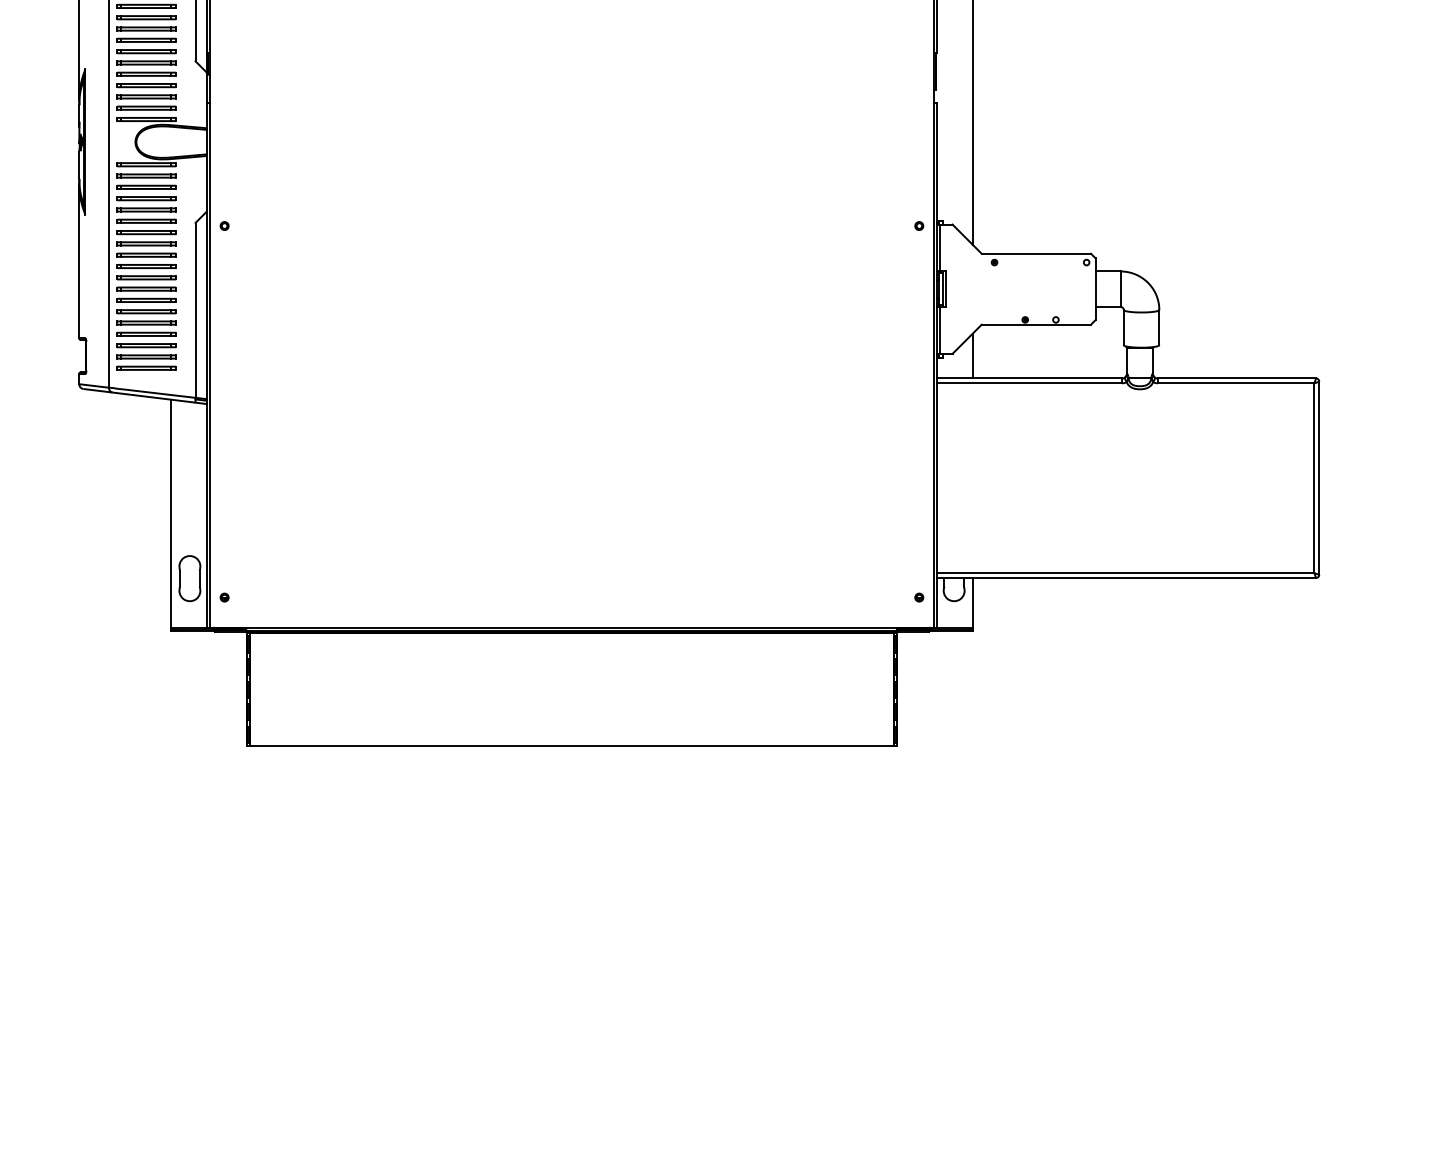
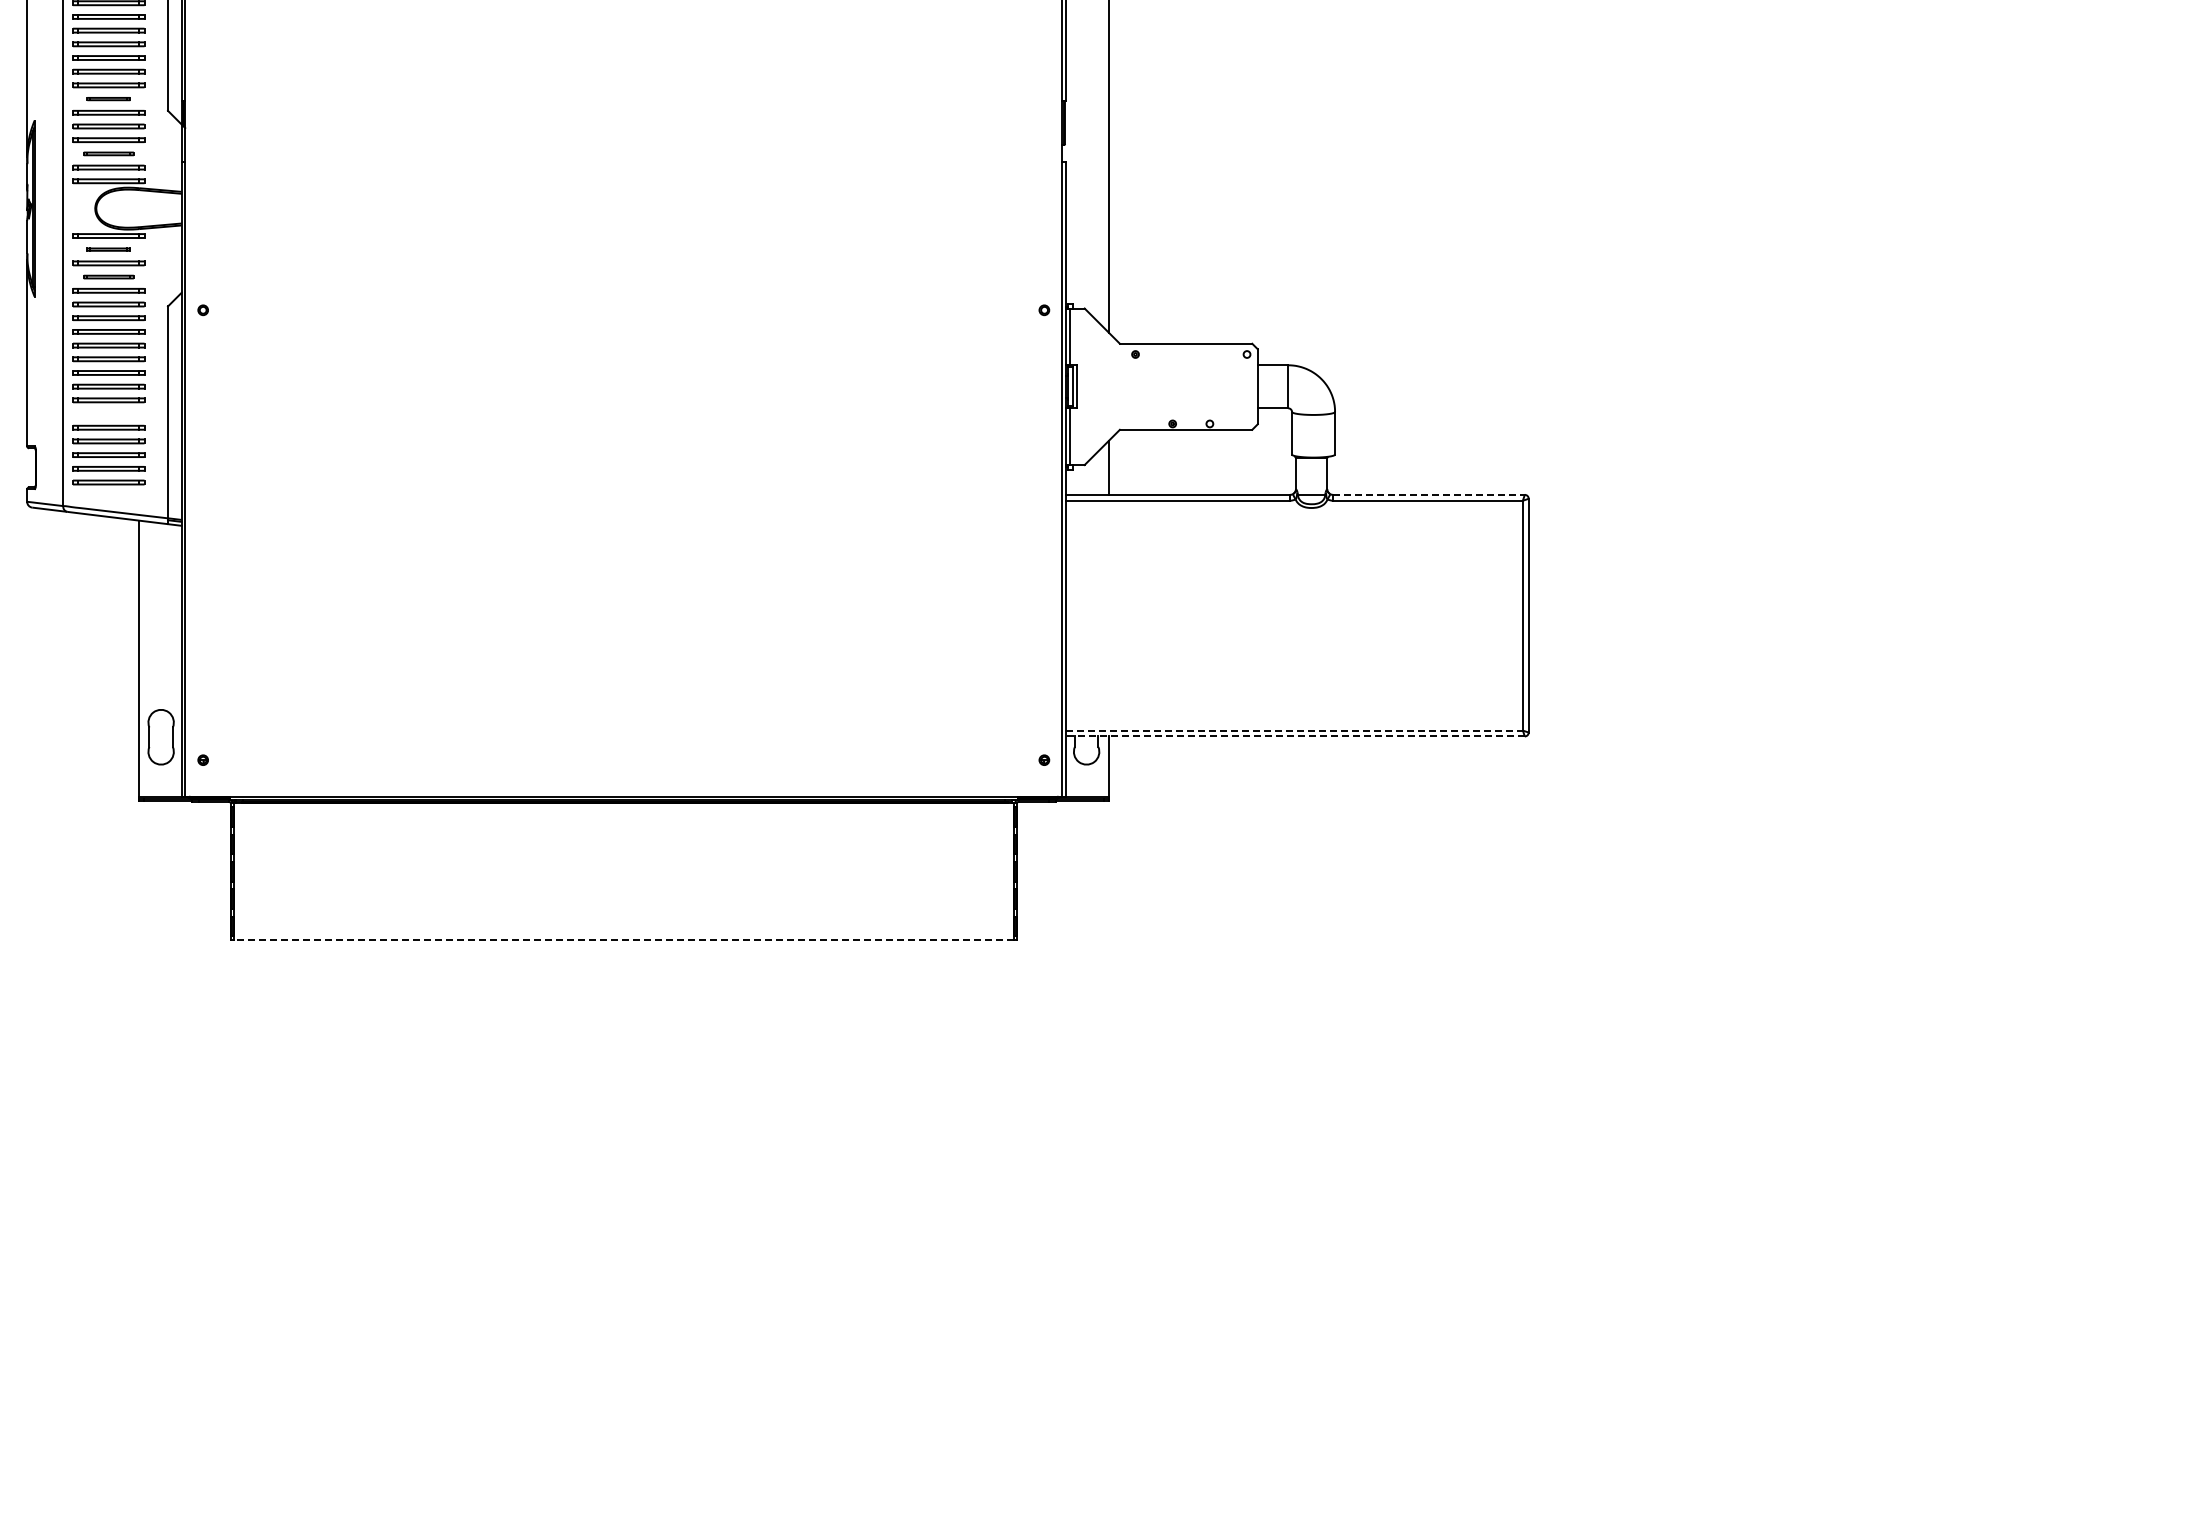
part: (146, 51) -> (108, 98), size x0.6
part: (146, 96) -> (108, 153), size x0.7
part: (146, 175) -> (108, 249), size x0.6
part: (146, 198) -> (108, 276), size x0.7
part: (146, 311) -> (108, 413), removed
line: (1236, 378) -> (1428, 494), solid -> dashed
line: (1125, 573) -> (1294, 730), solid -> dashed
line: (1125, 578) -> (1294, 736), solid -> dashed
line: (571, 746) -> (623, 940), solid -> dashed

